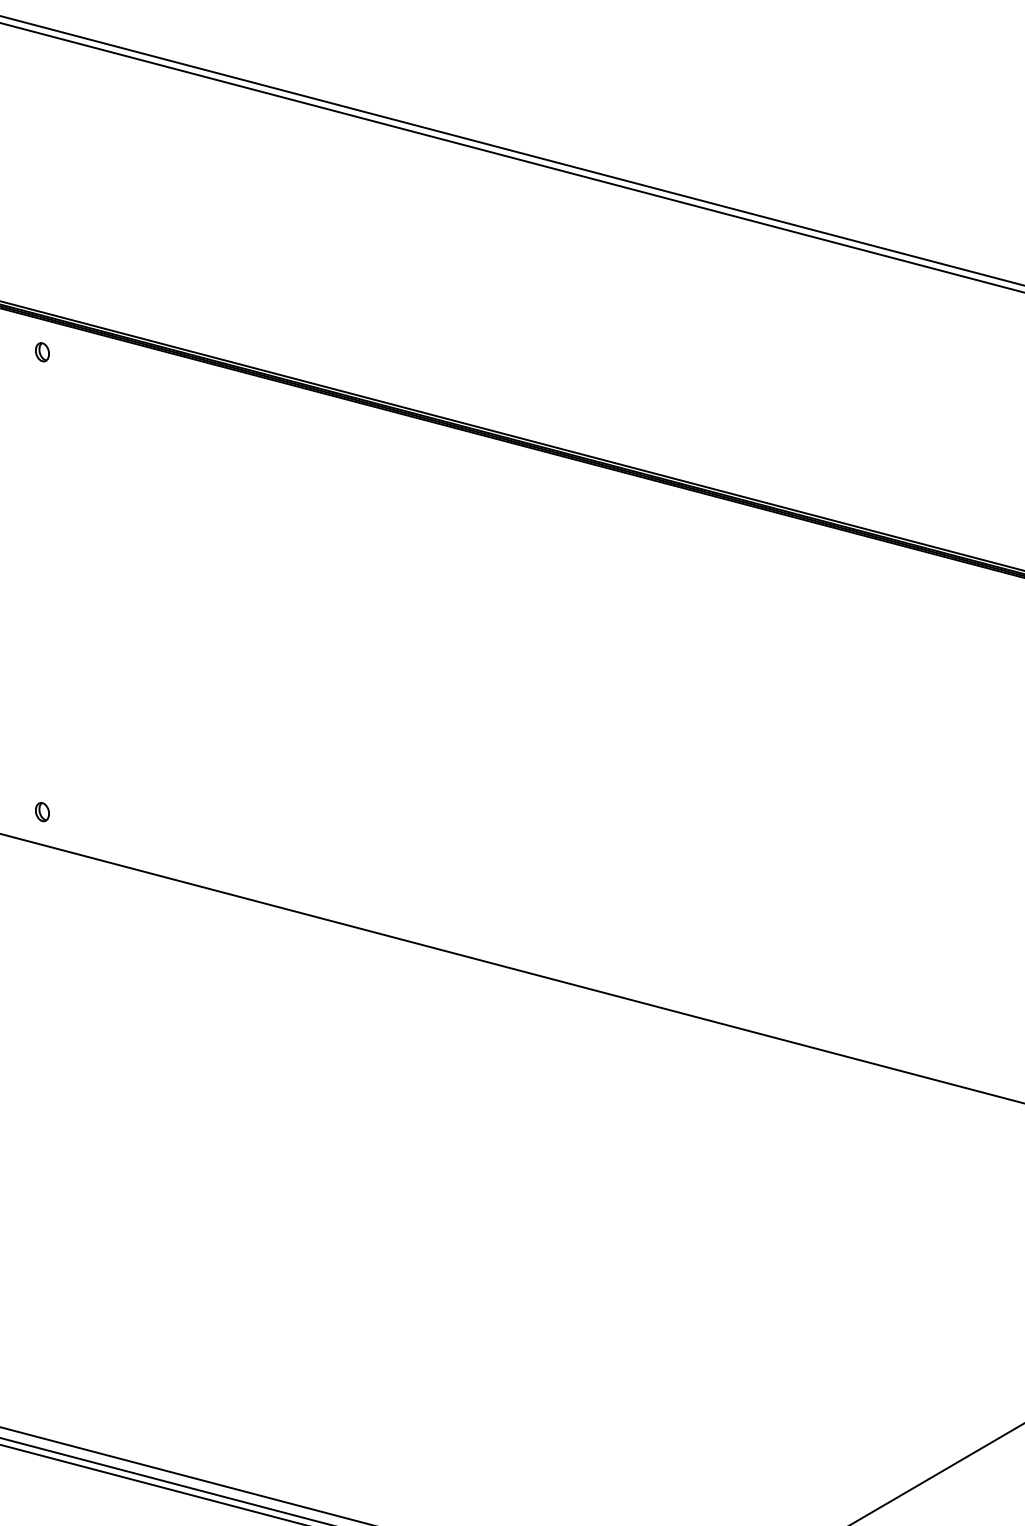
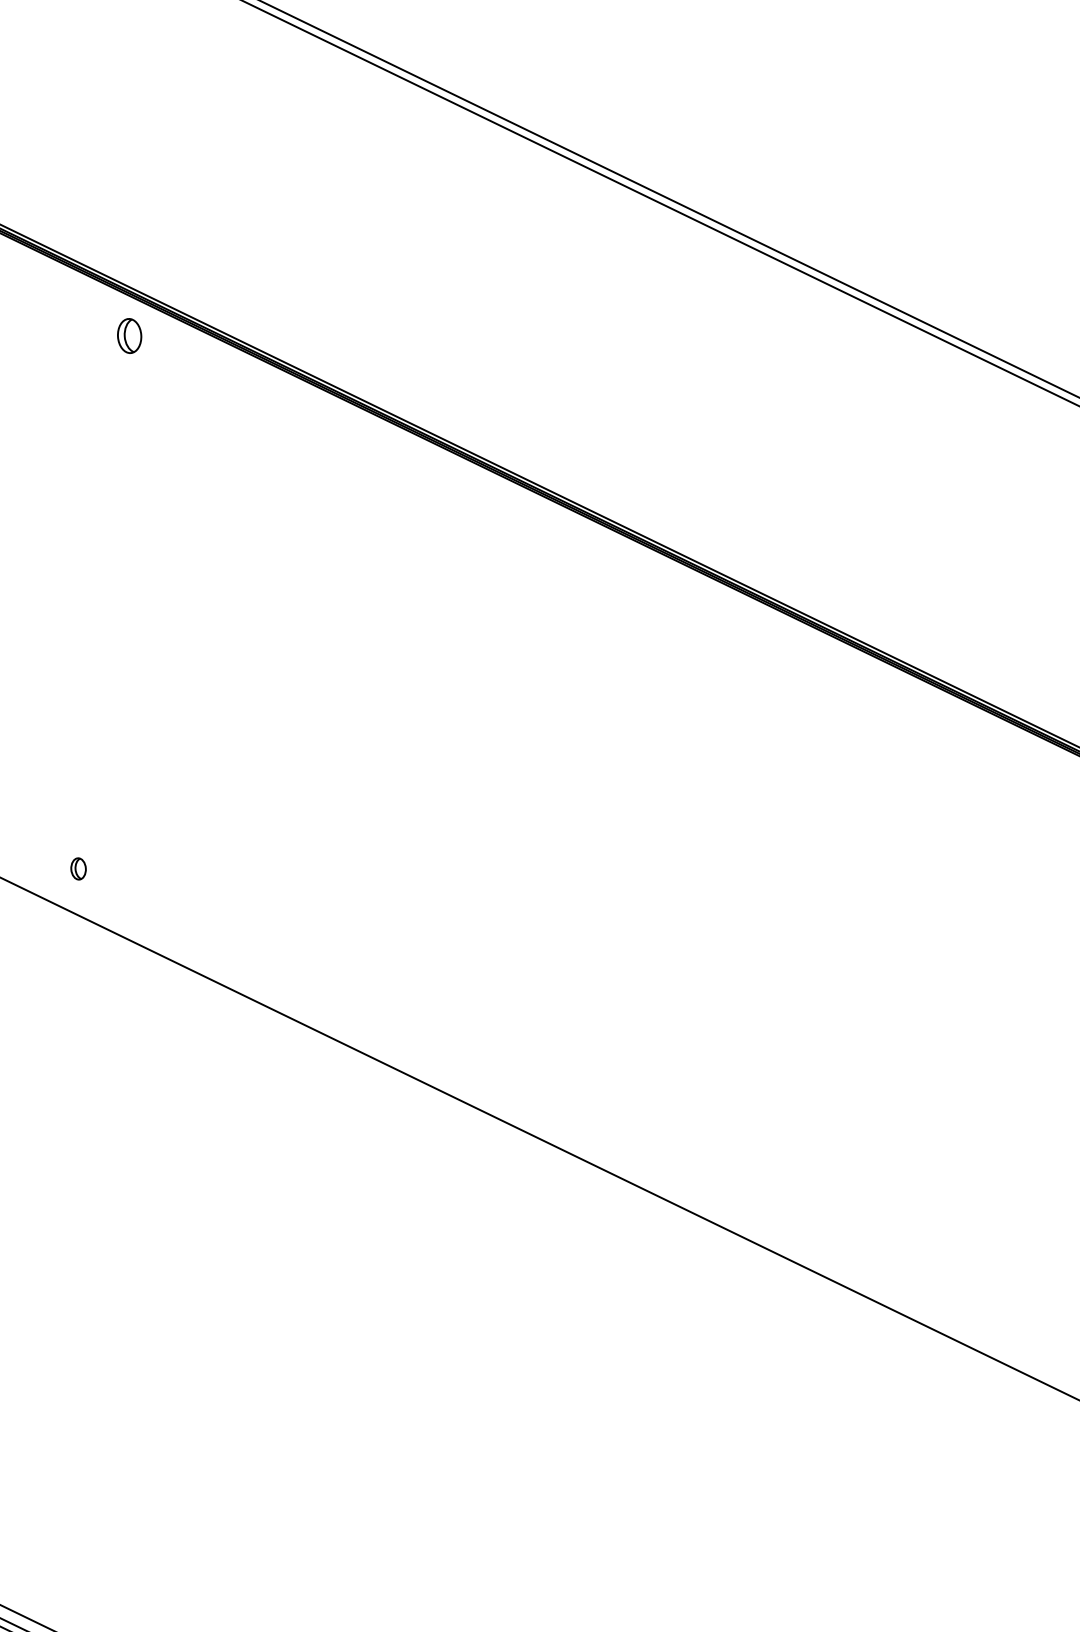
part: (42, 352) -> (129, 336), size x1.6
part: (42, 812) -> (78, 869), moved

